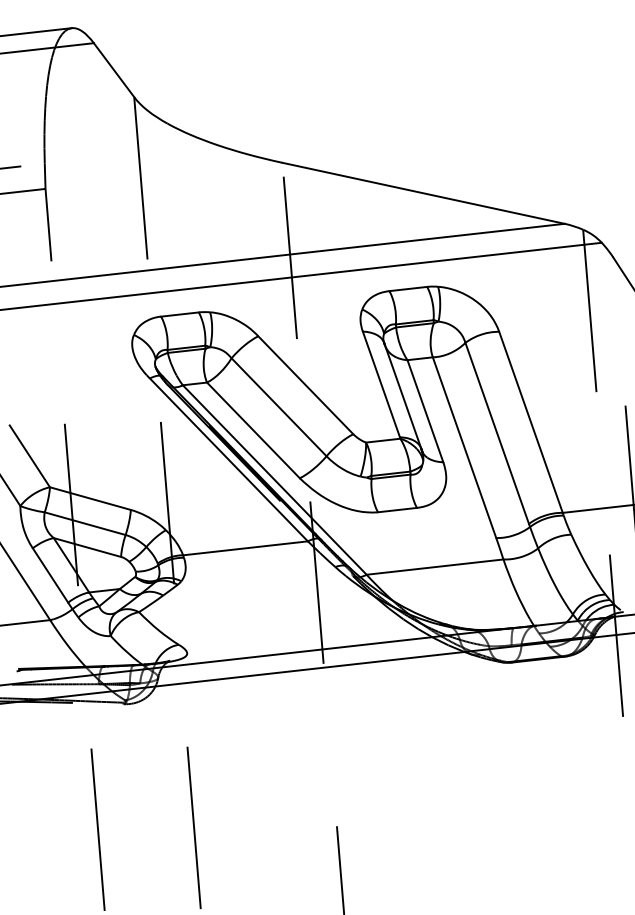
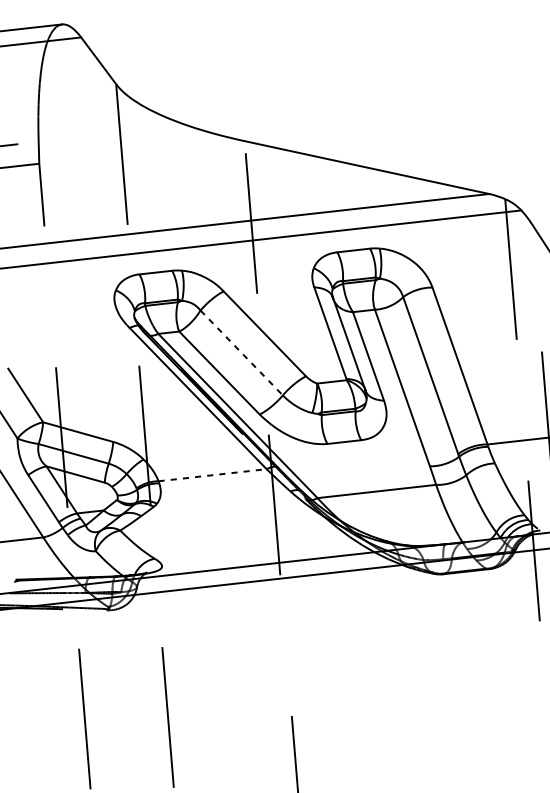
line: (279, 407) -> (242, 353), solid -> dashed
line: (245, 548) -> (212, 475), solid -> dashed

